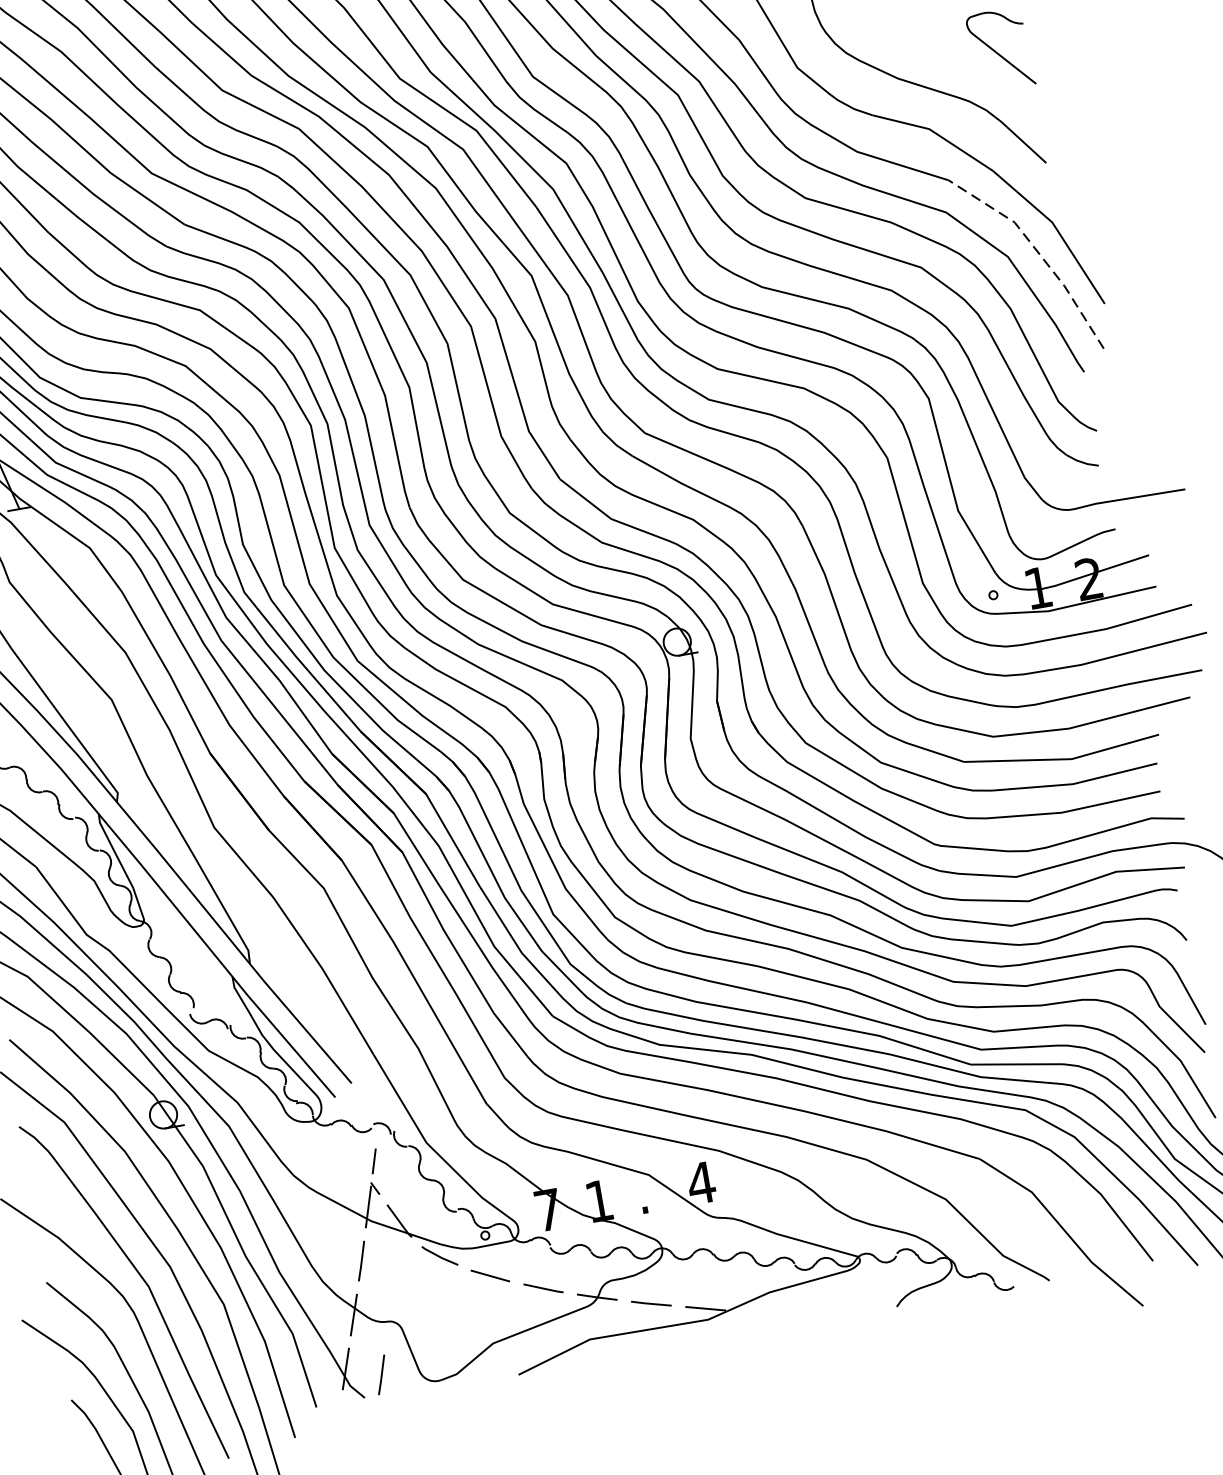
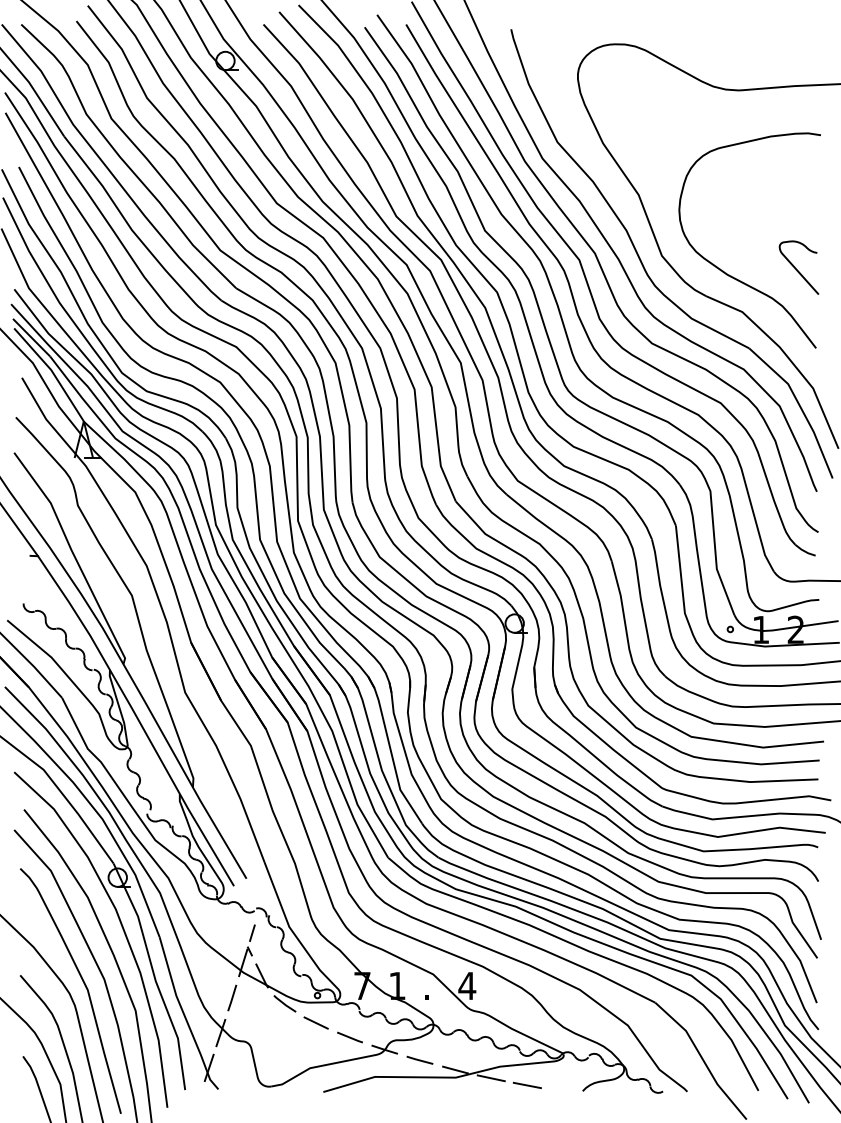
line: (1038, 251) -> (800, 406), dashed -> solid
line: (758, 1312) -> (490, 1078), added
line: (813, 1313) -> (526, 1085), added
line: (381, 1374) -> (232, 1075), removed

